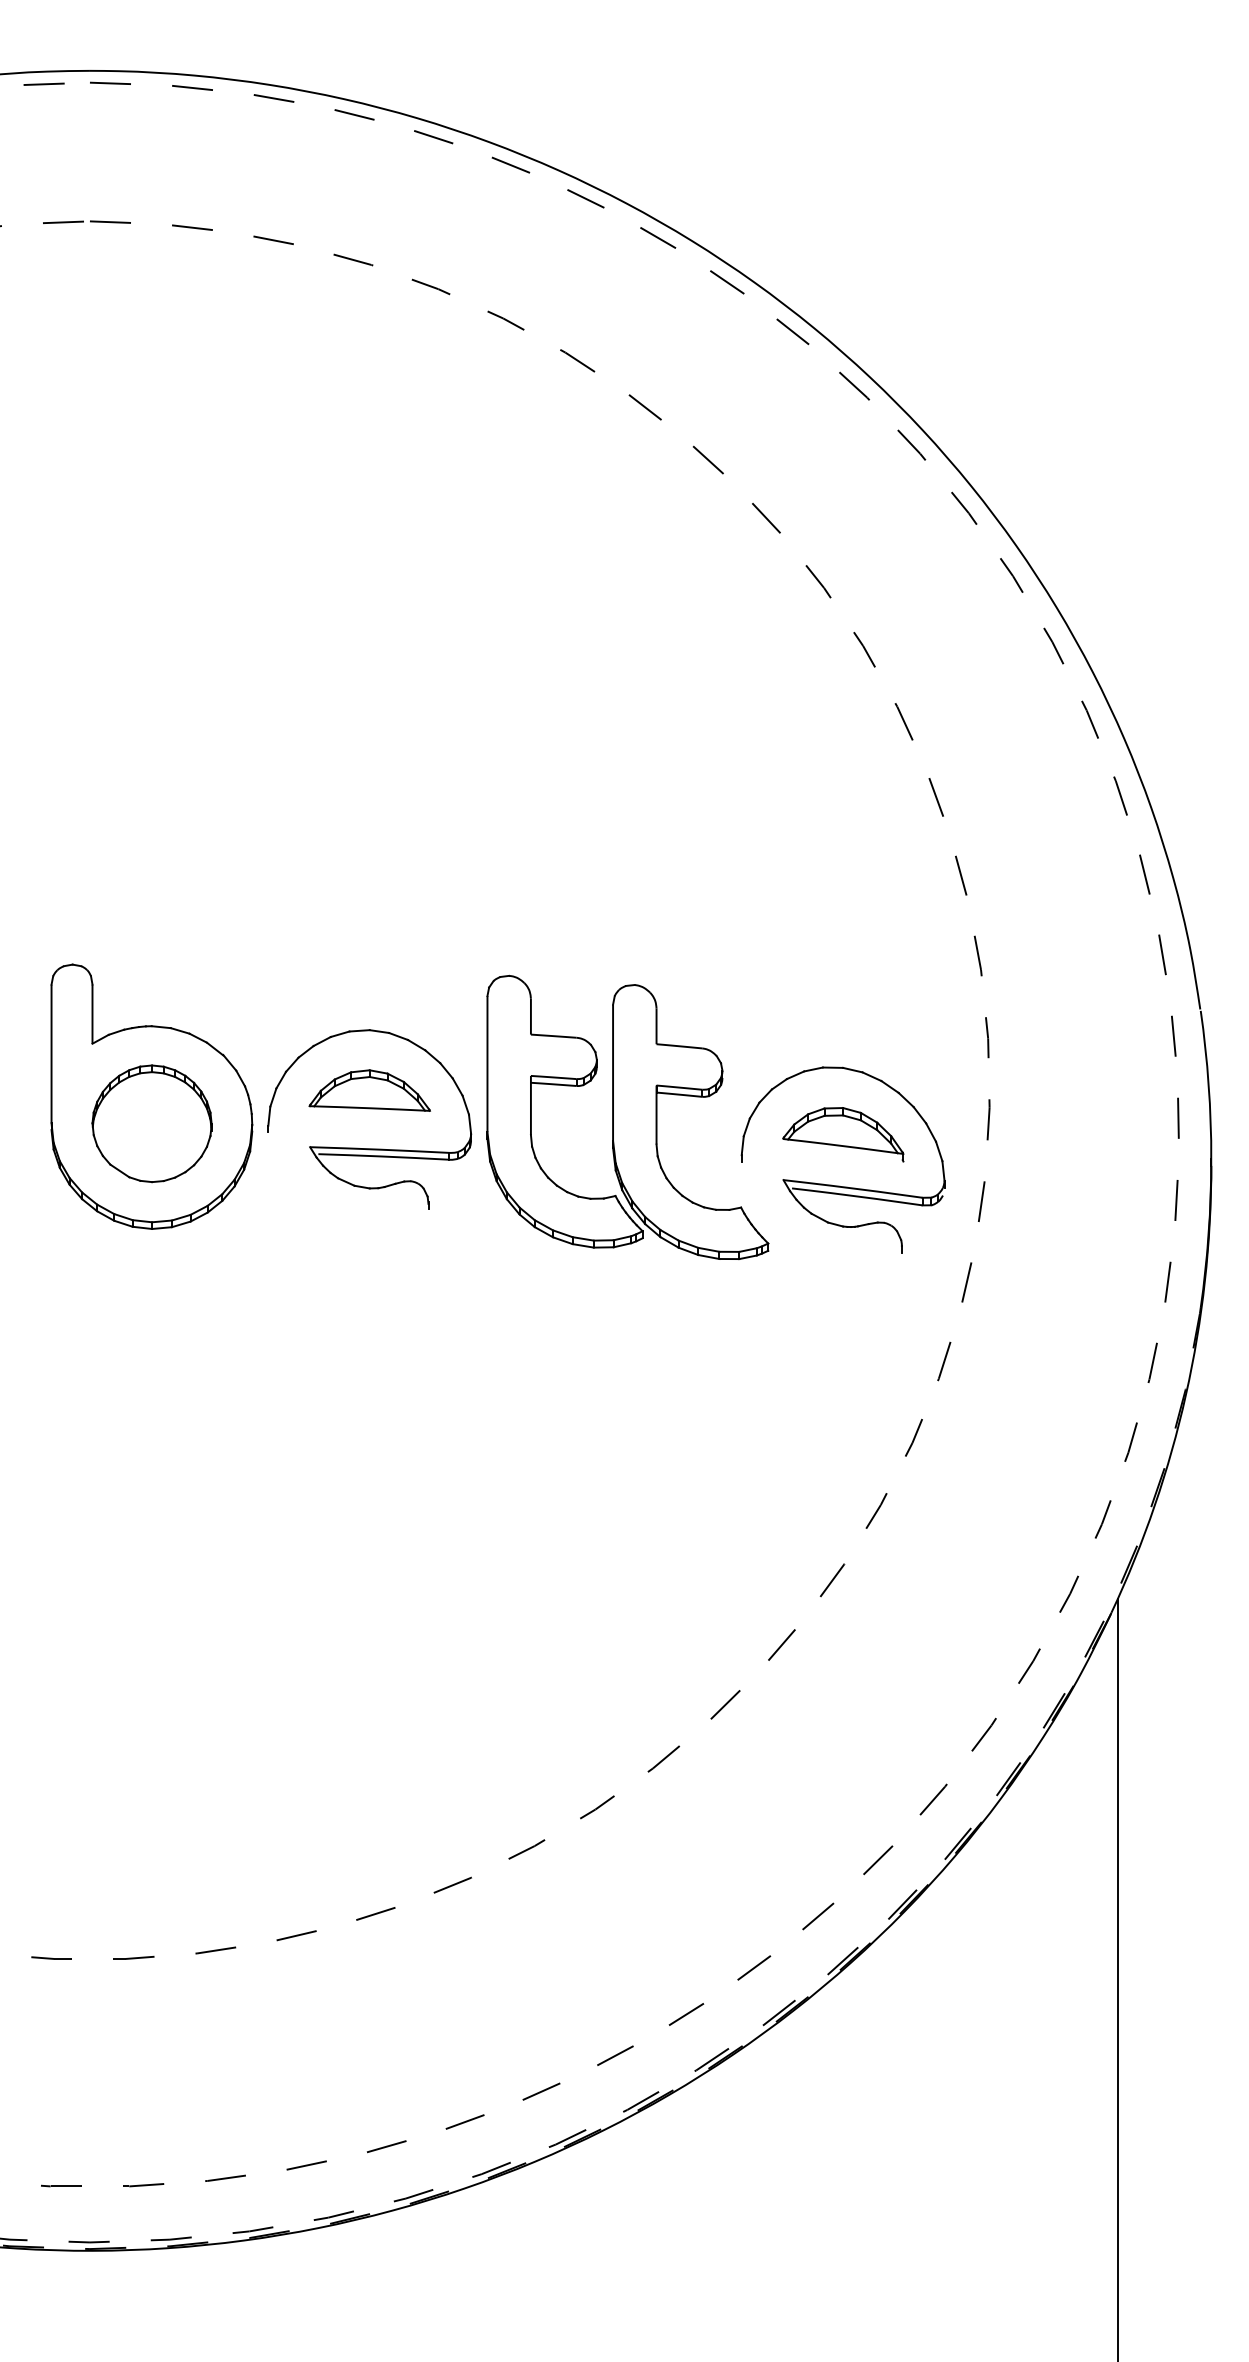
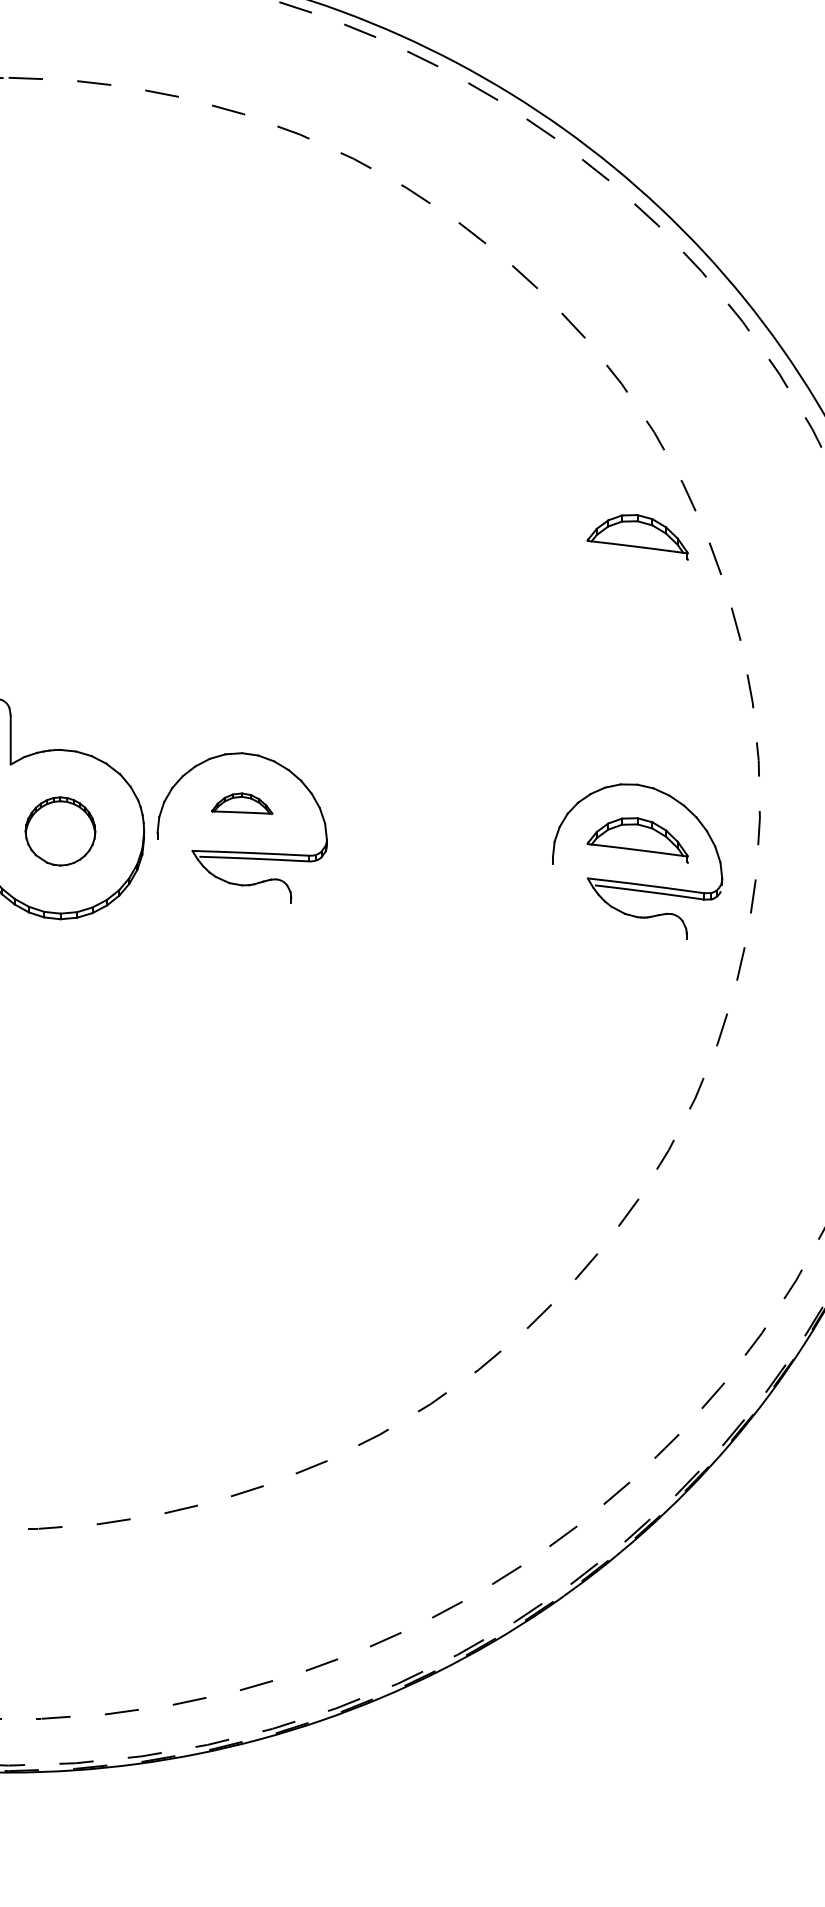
part: (843, 771) -> (637, 537), added
part: (369, 1090) -> (242, 803), size x0.6
part: (627, 1117) -> (457, 826), removed
part: (151, 1123) -> (60, 831), size x0.7

